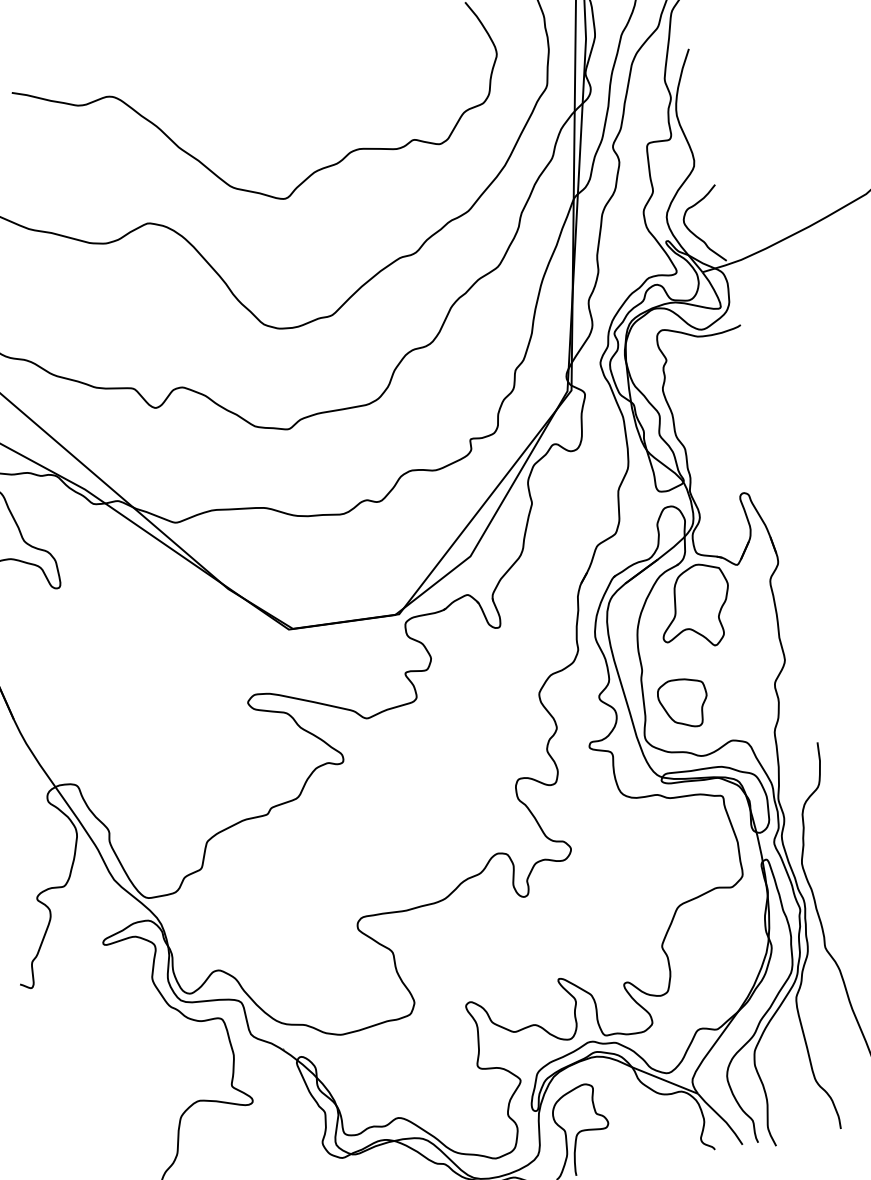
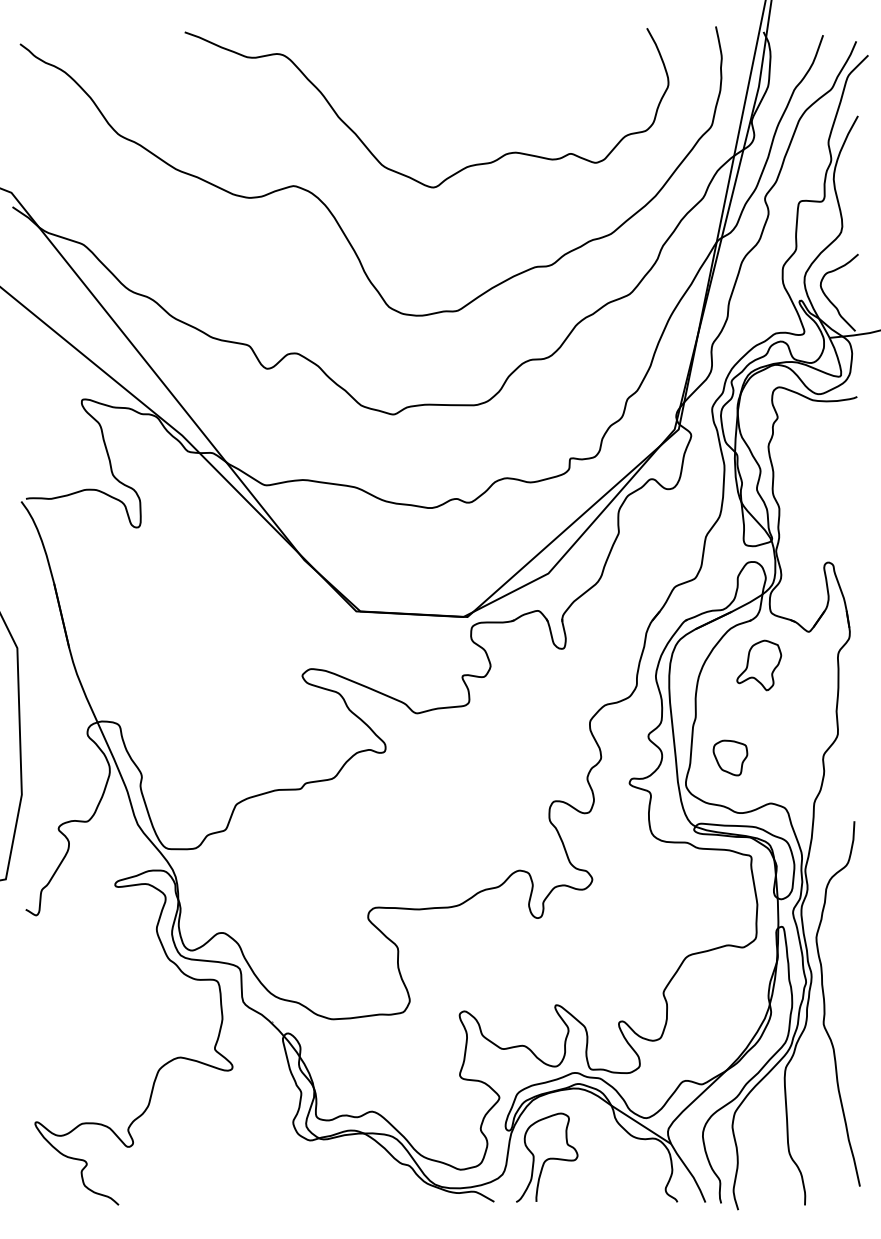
part: (694, 607) -> (758, 665), size x0.6
part: (683, 702) -> (730, 757), size x0.7

